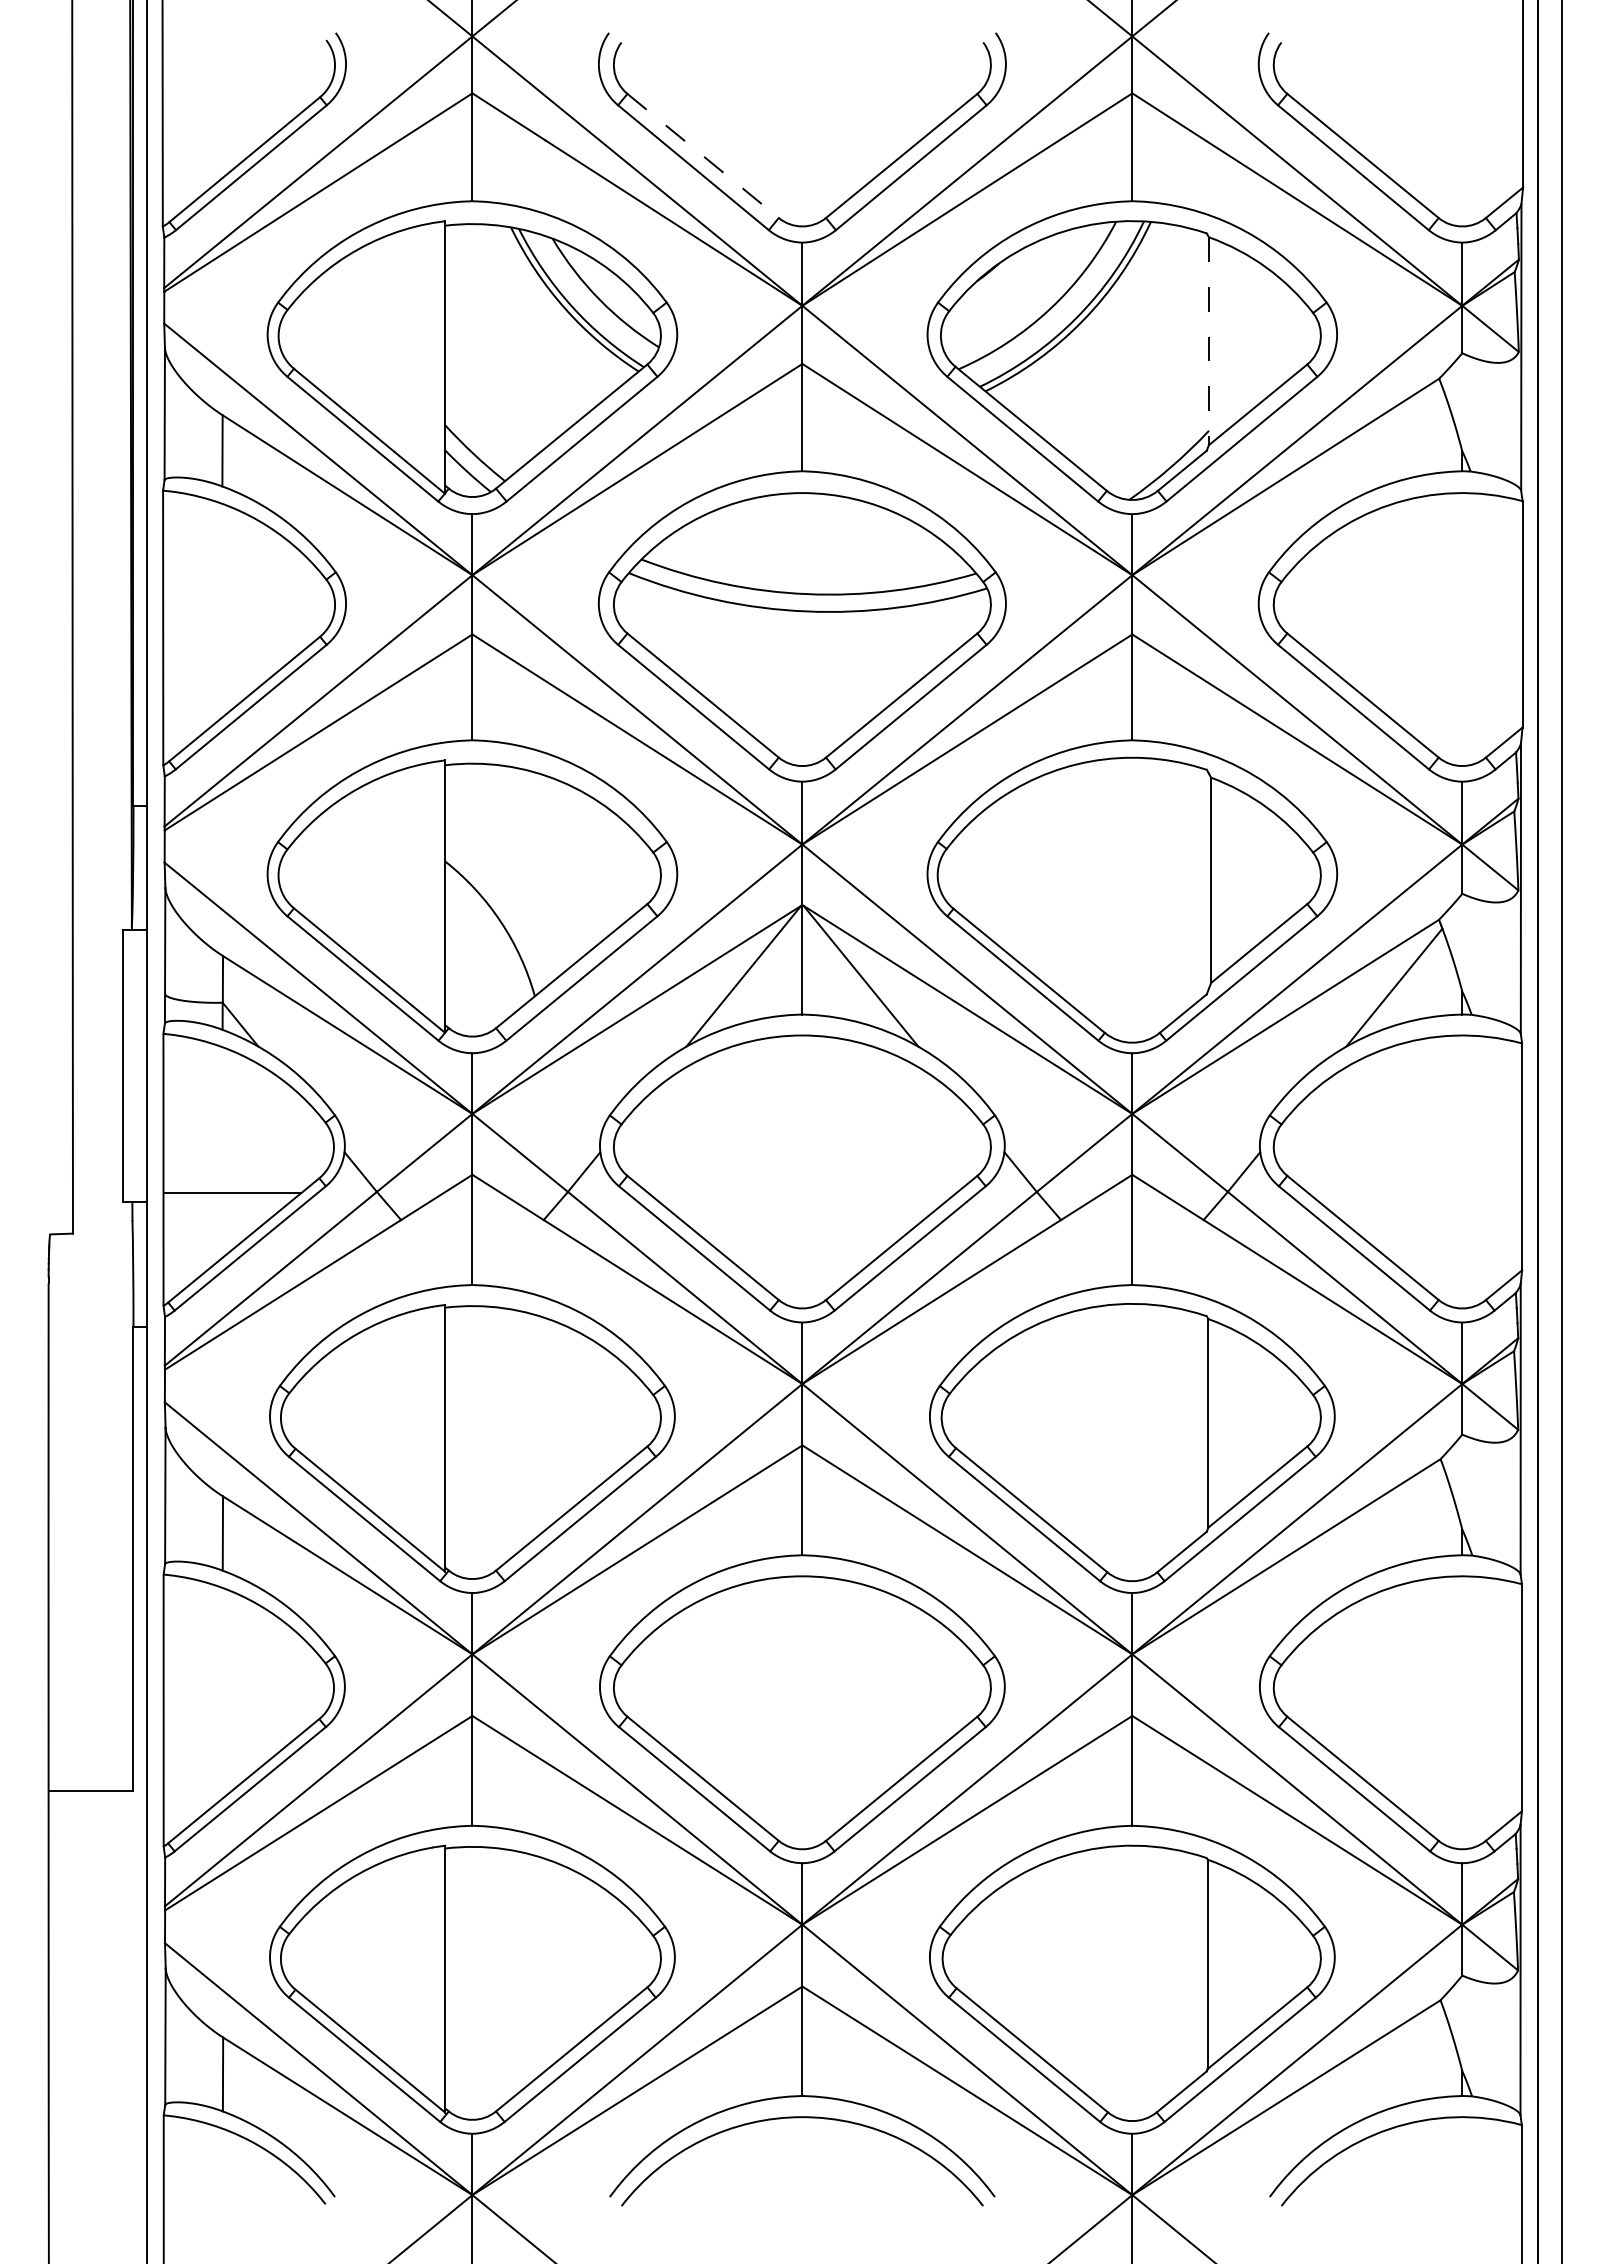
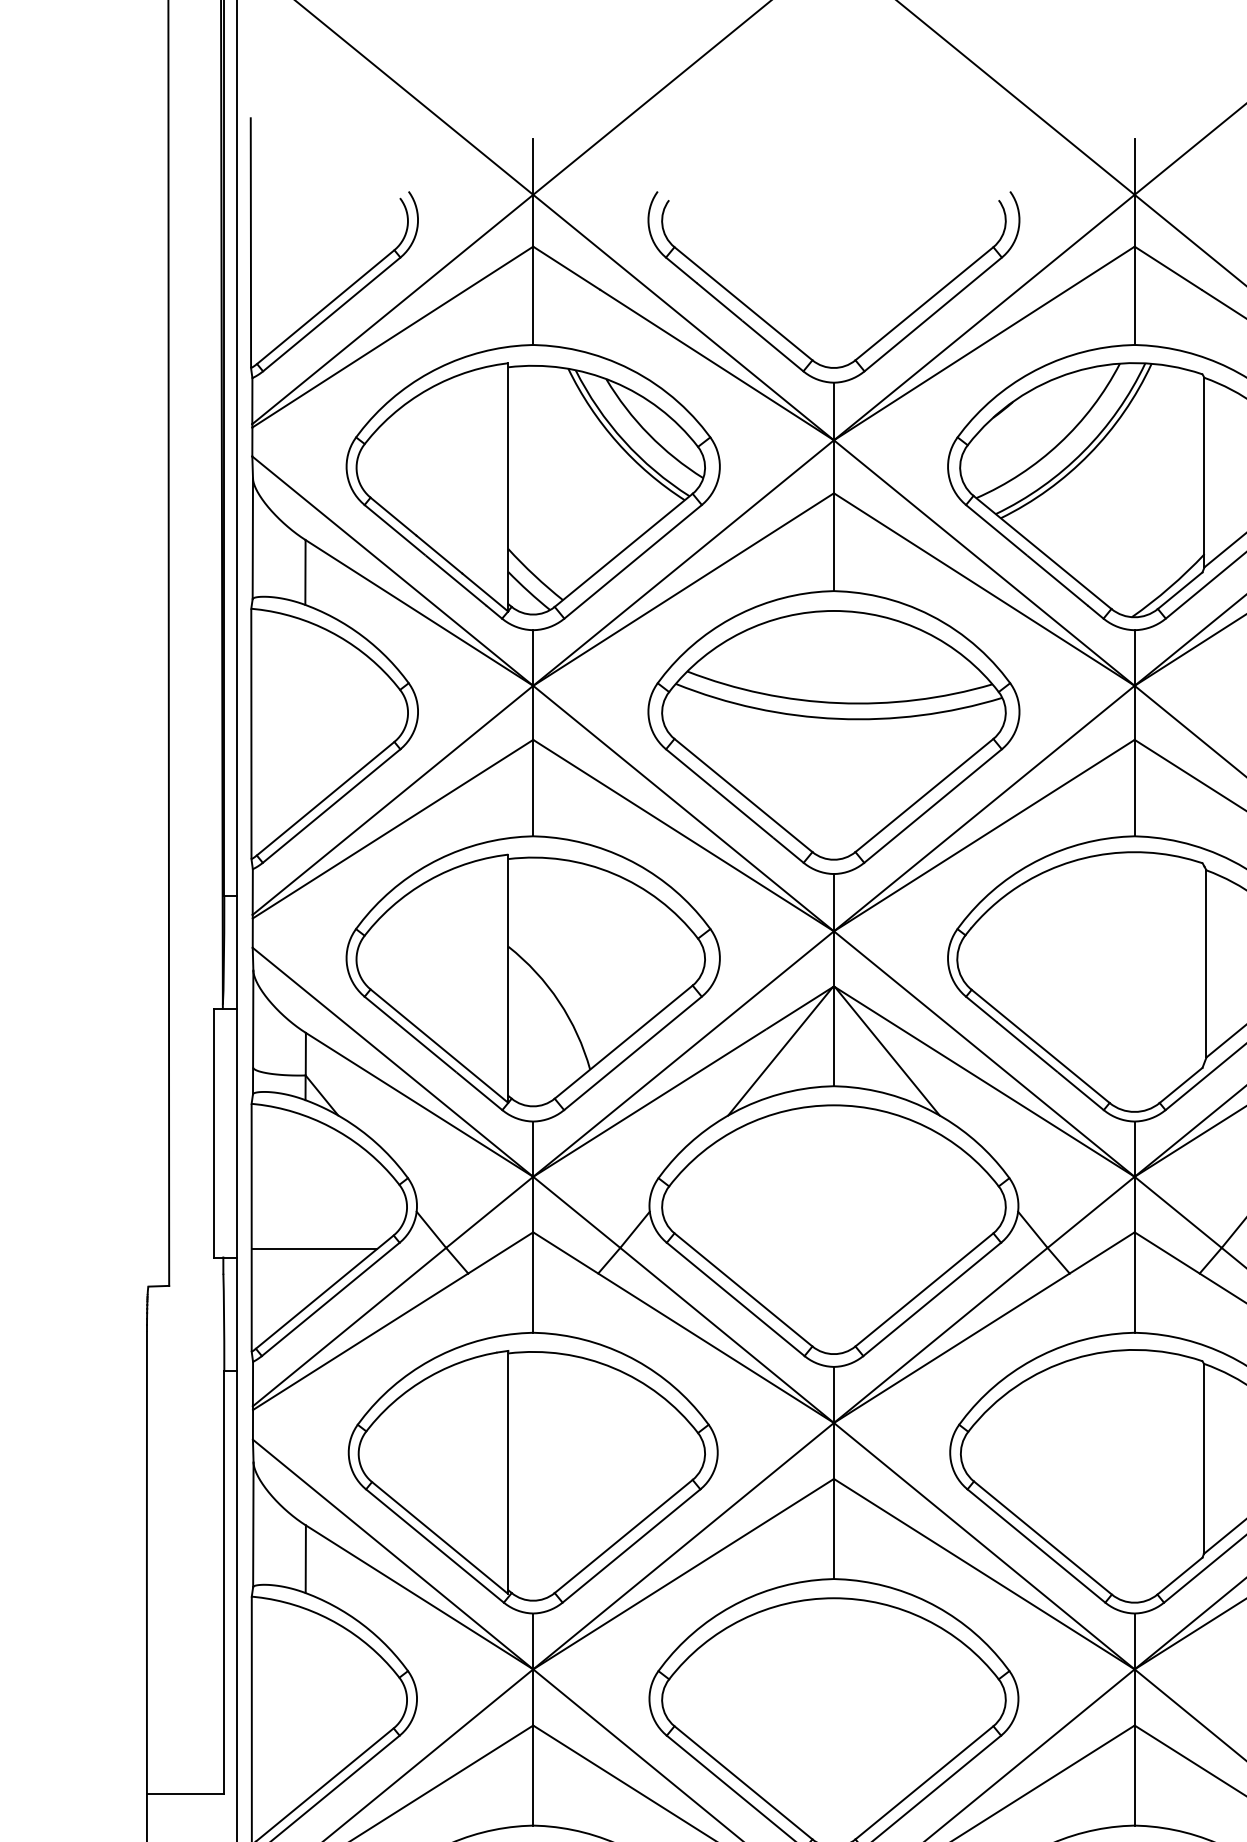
line: (703, 155) -> (743, 303), dashed -> solid
line: (1208, 341) -> (1204, 472), dashed -> solid

